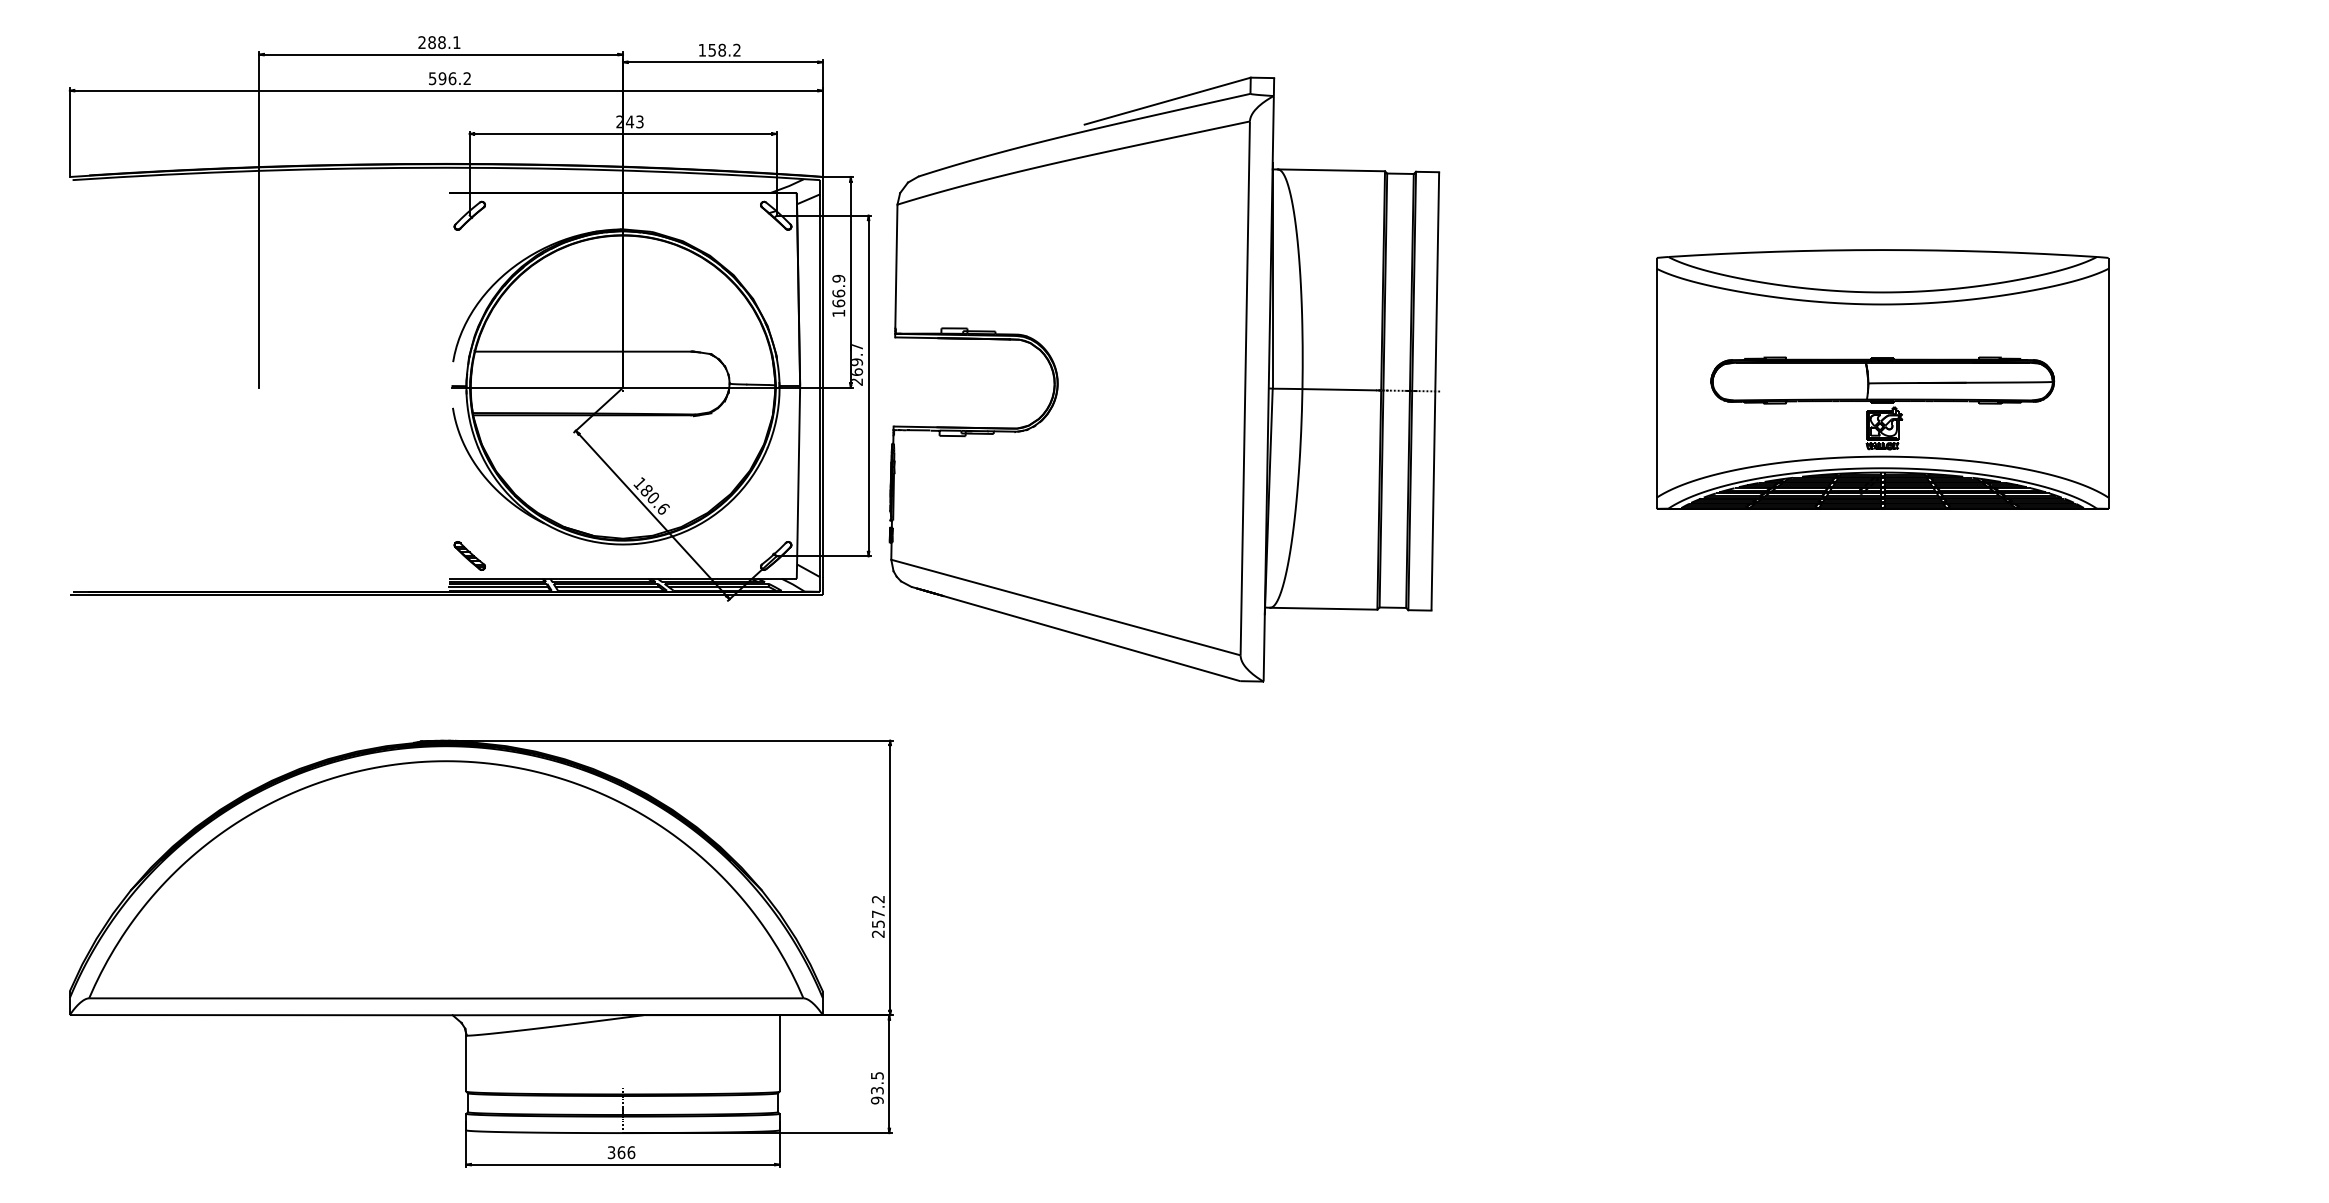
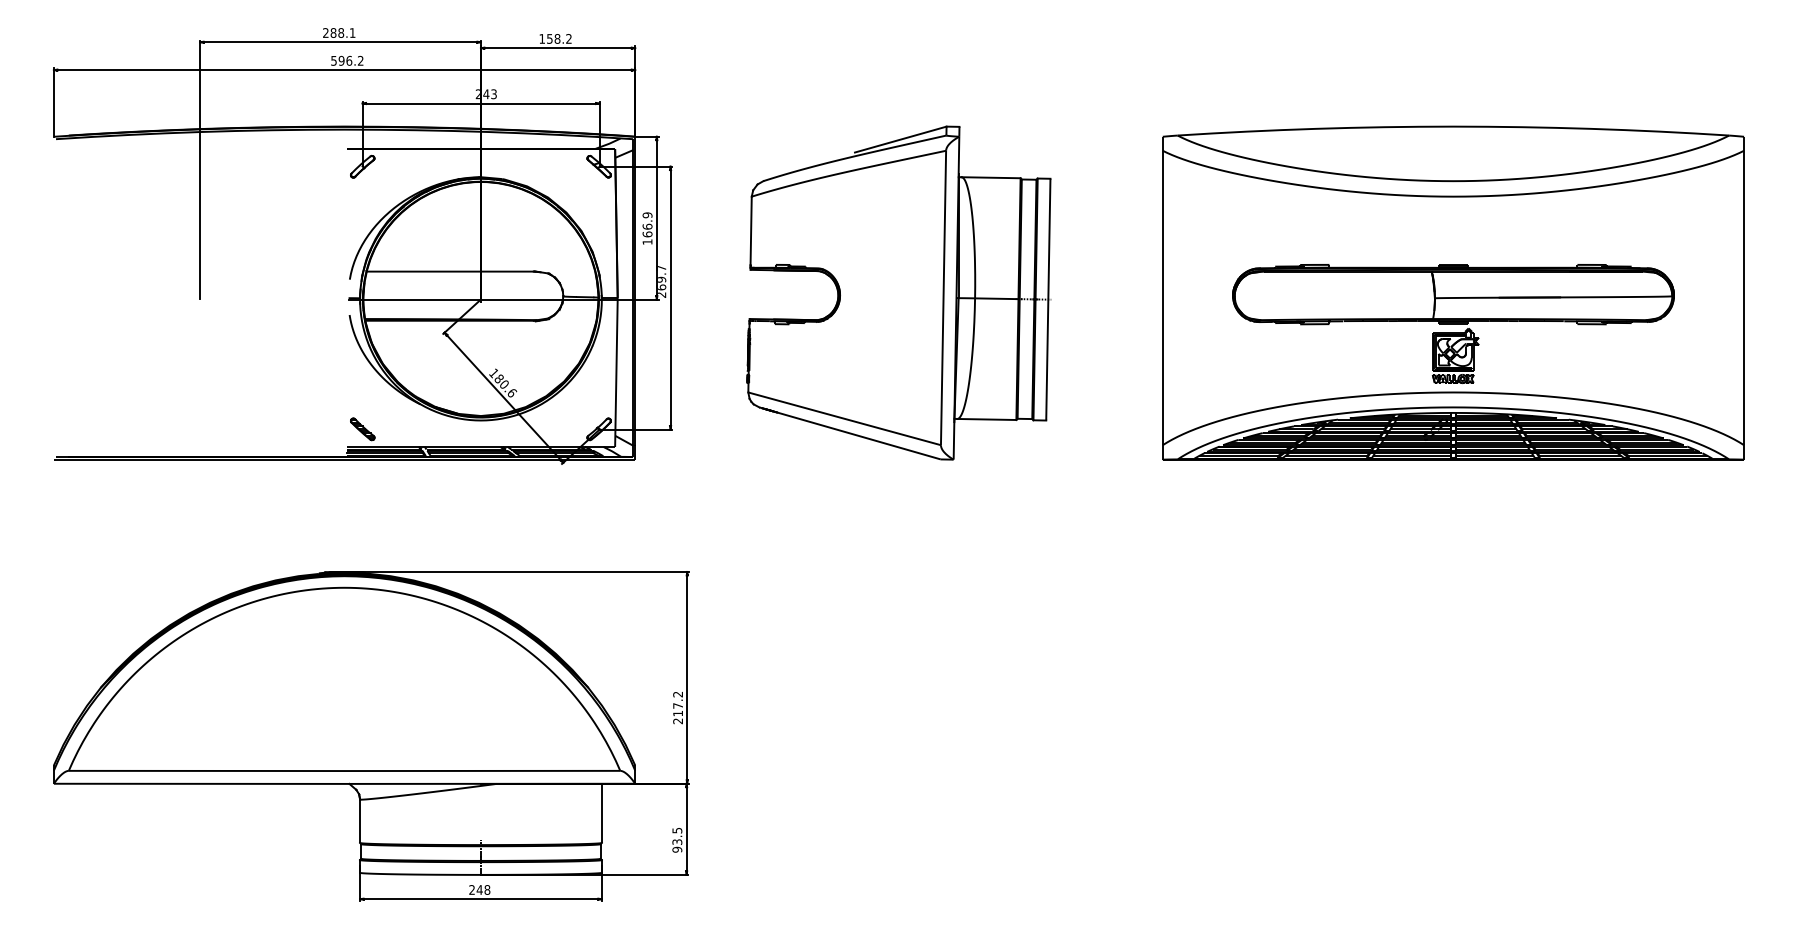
part: (1163, 378) -> (898, 292), size x0.71
part: (1882, 378) -> (1453, 292), size x1.67
text: (878, 924) -> (678, 713), 257.2 -> 217.2
text: (621, 1152) -> (479, 889), 366 -> 248

